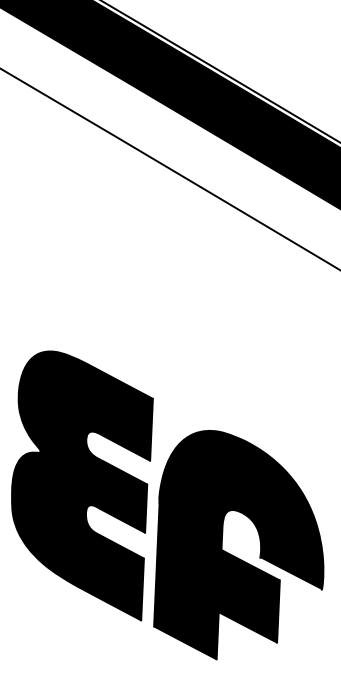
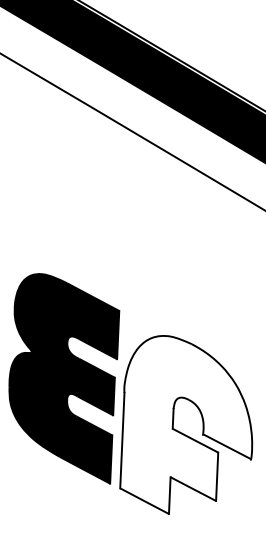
fill: (239, 544) -> (186, 424), removed

